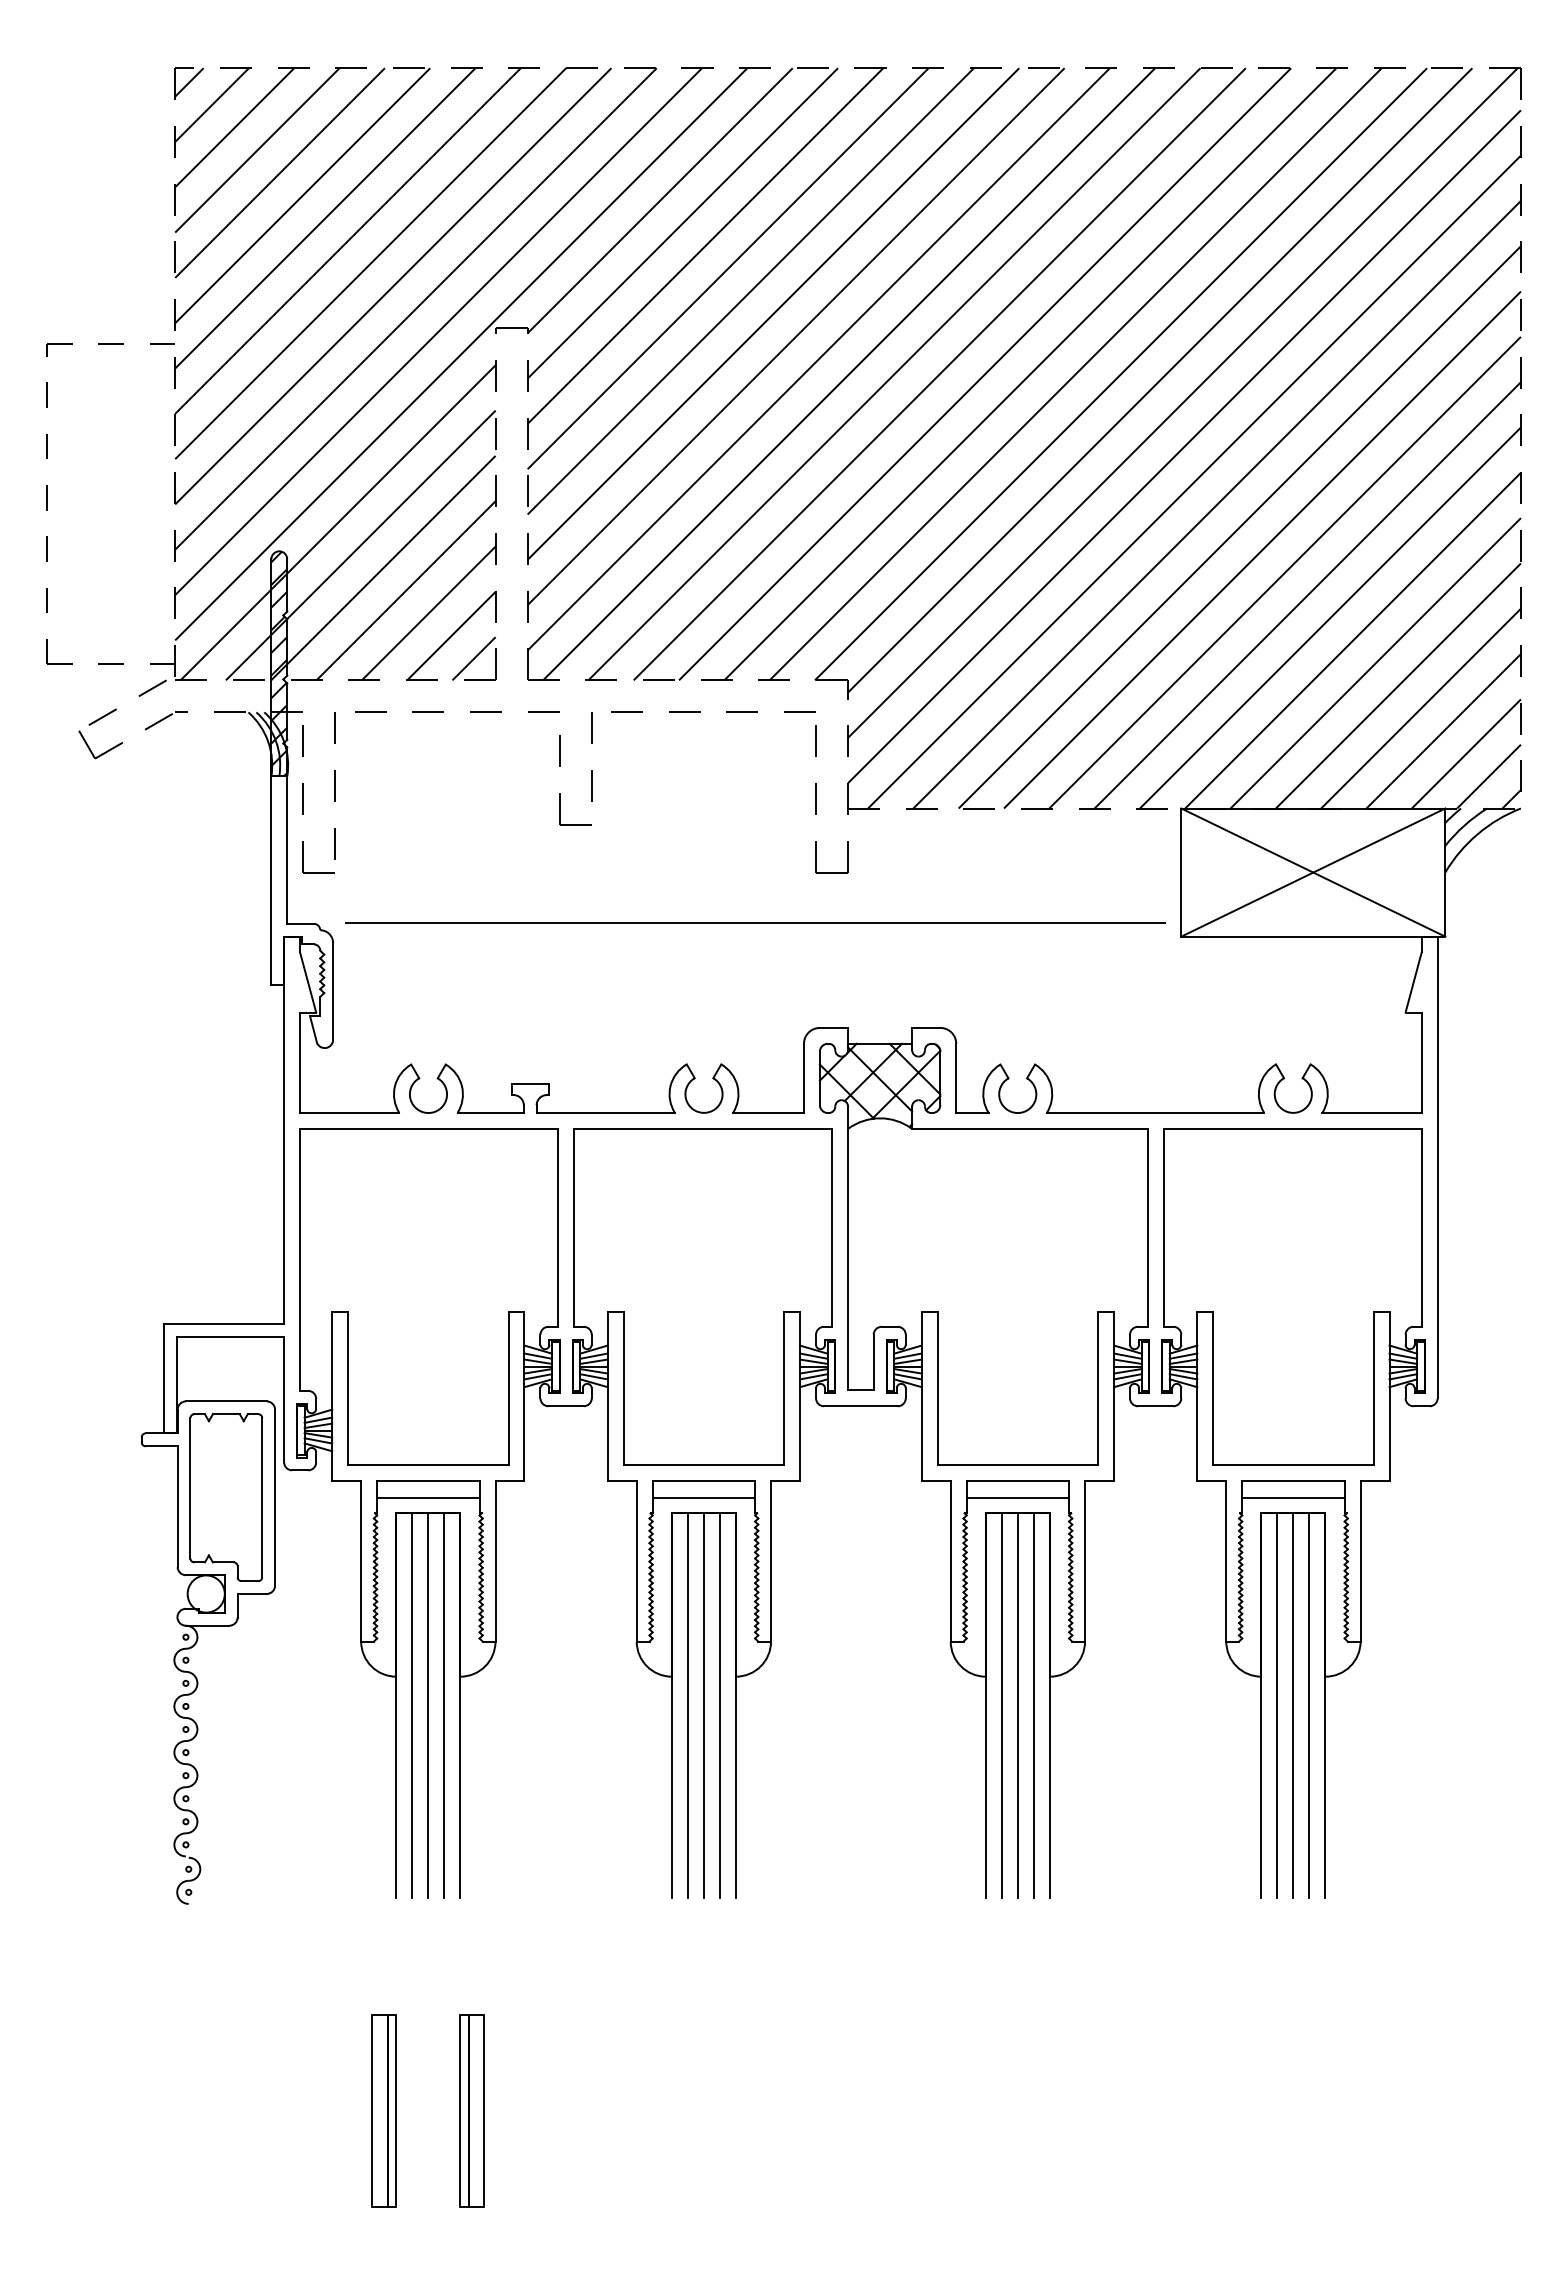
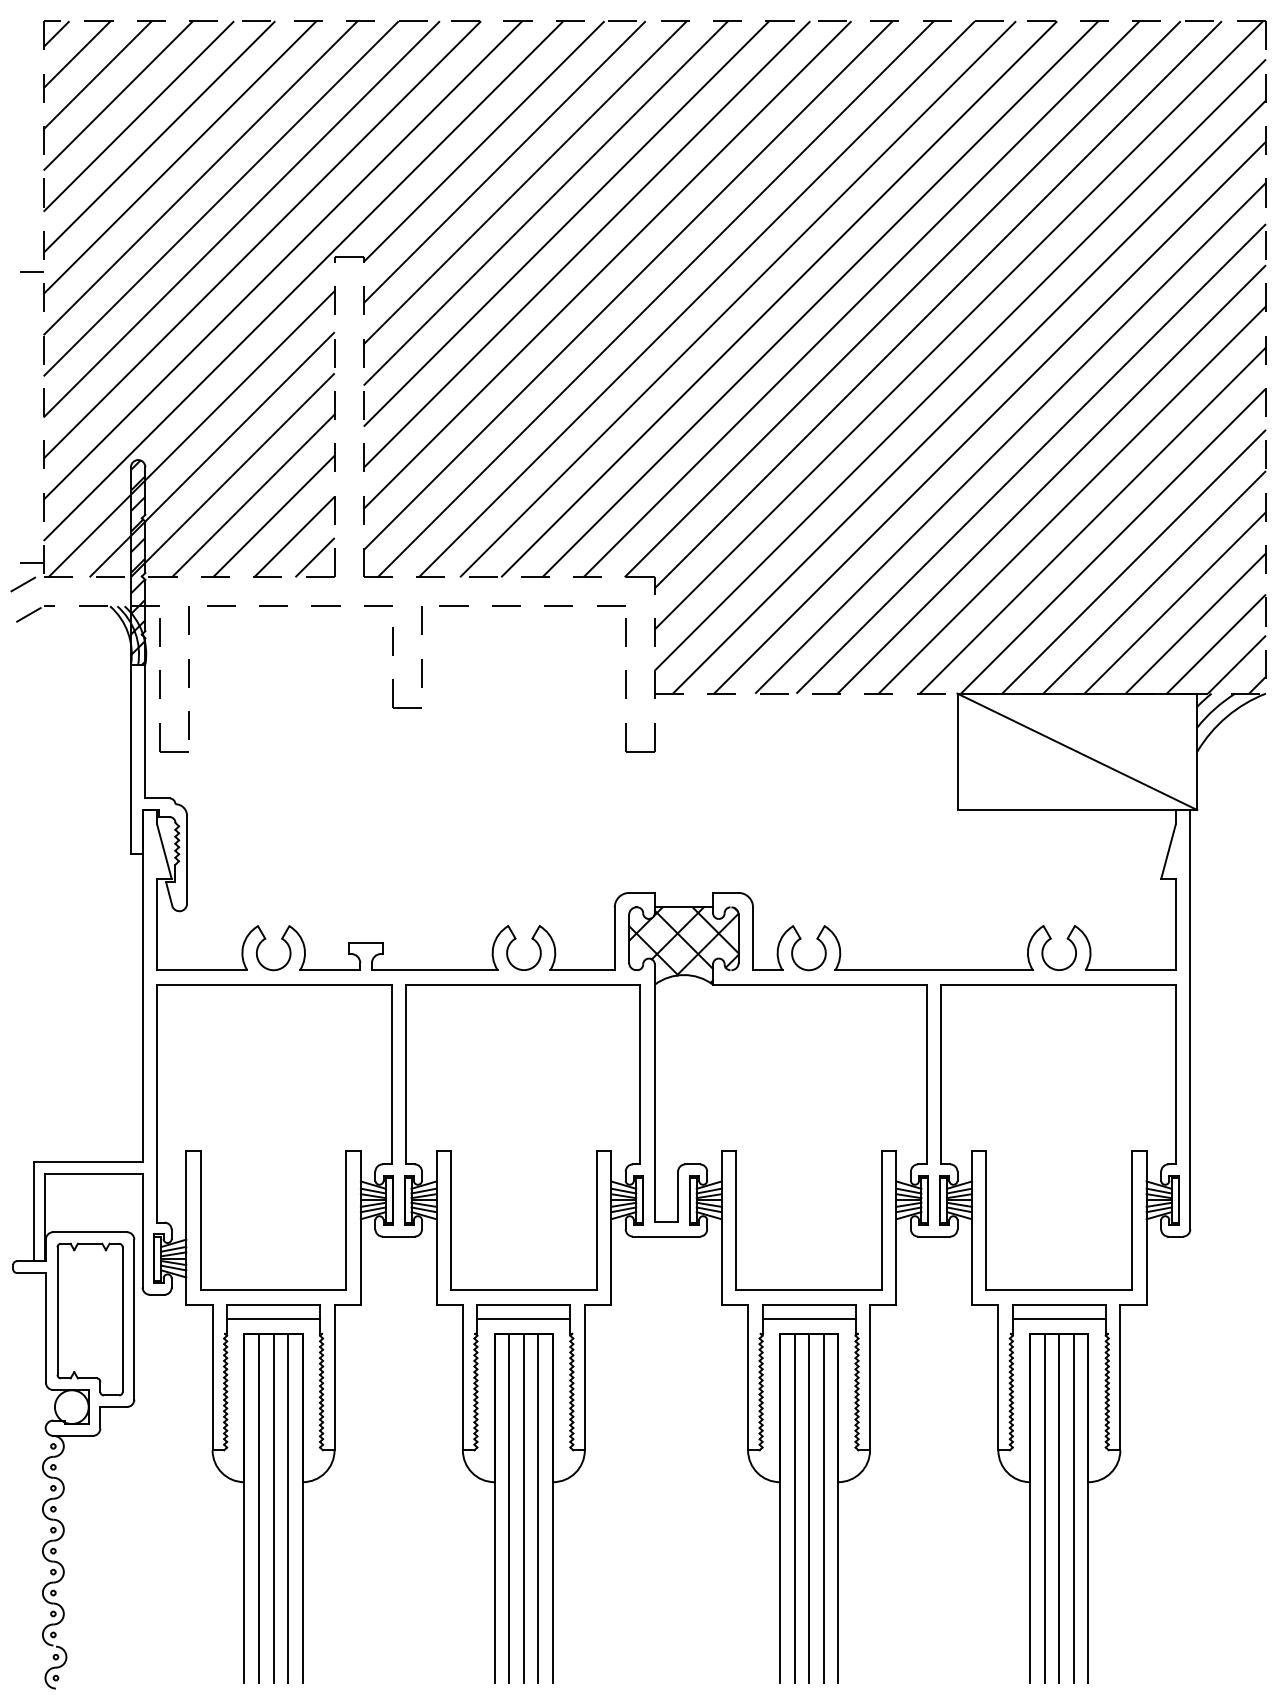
line: (1313, 872) -> (1077, 751), removed
line: (755, 923) -> (570, 798), removed

